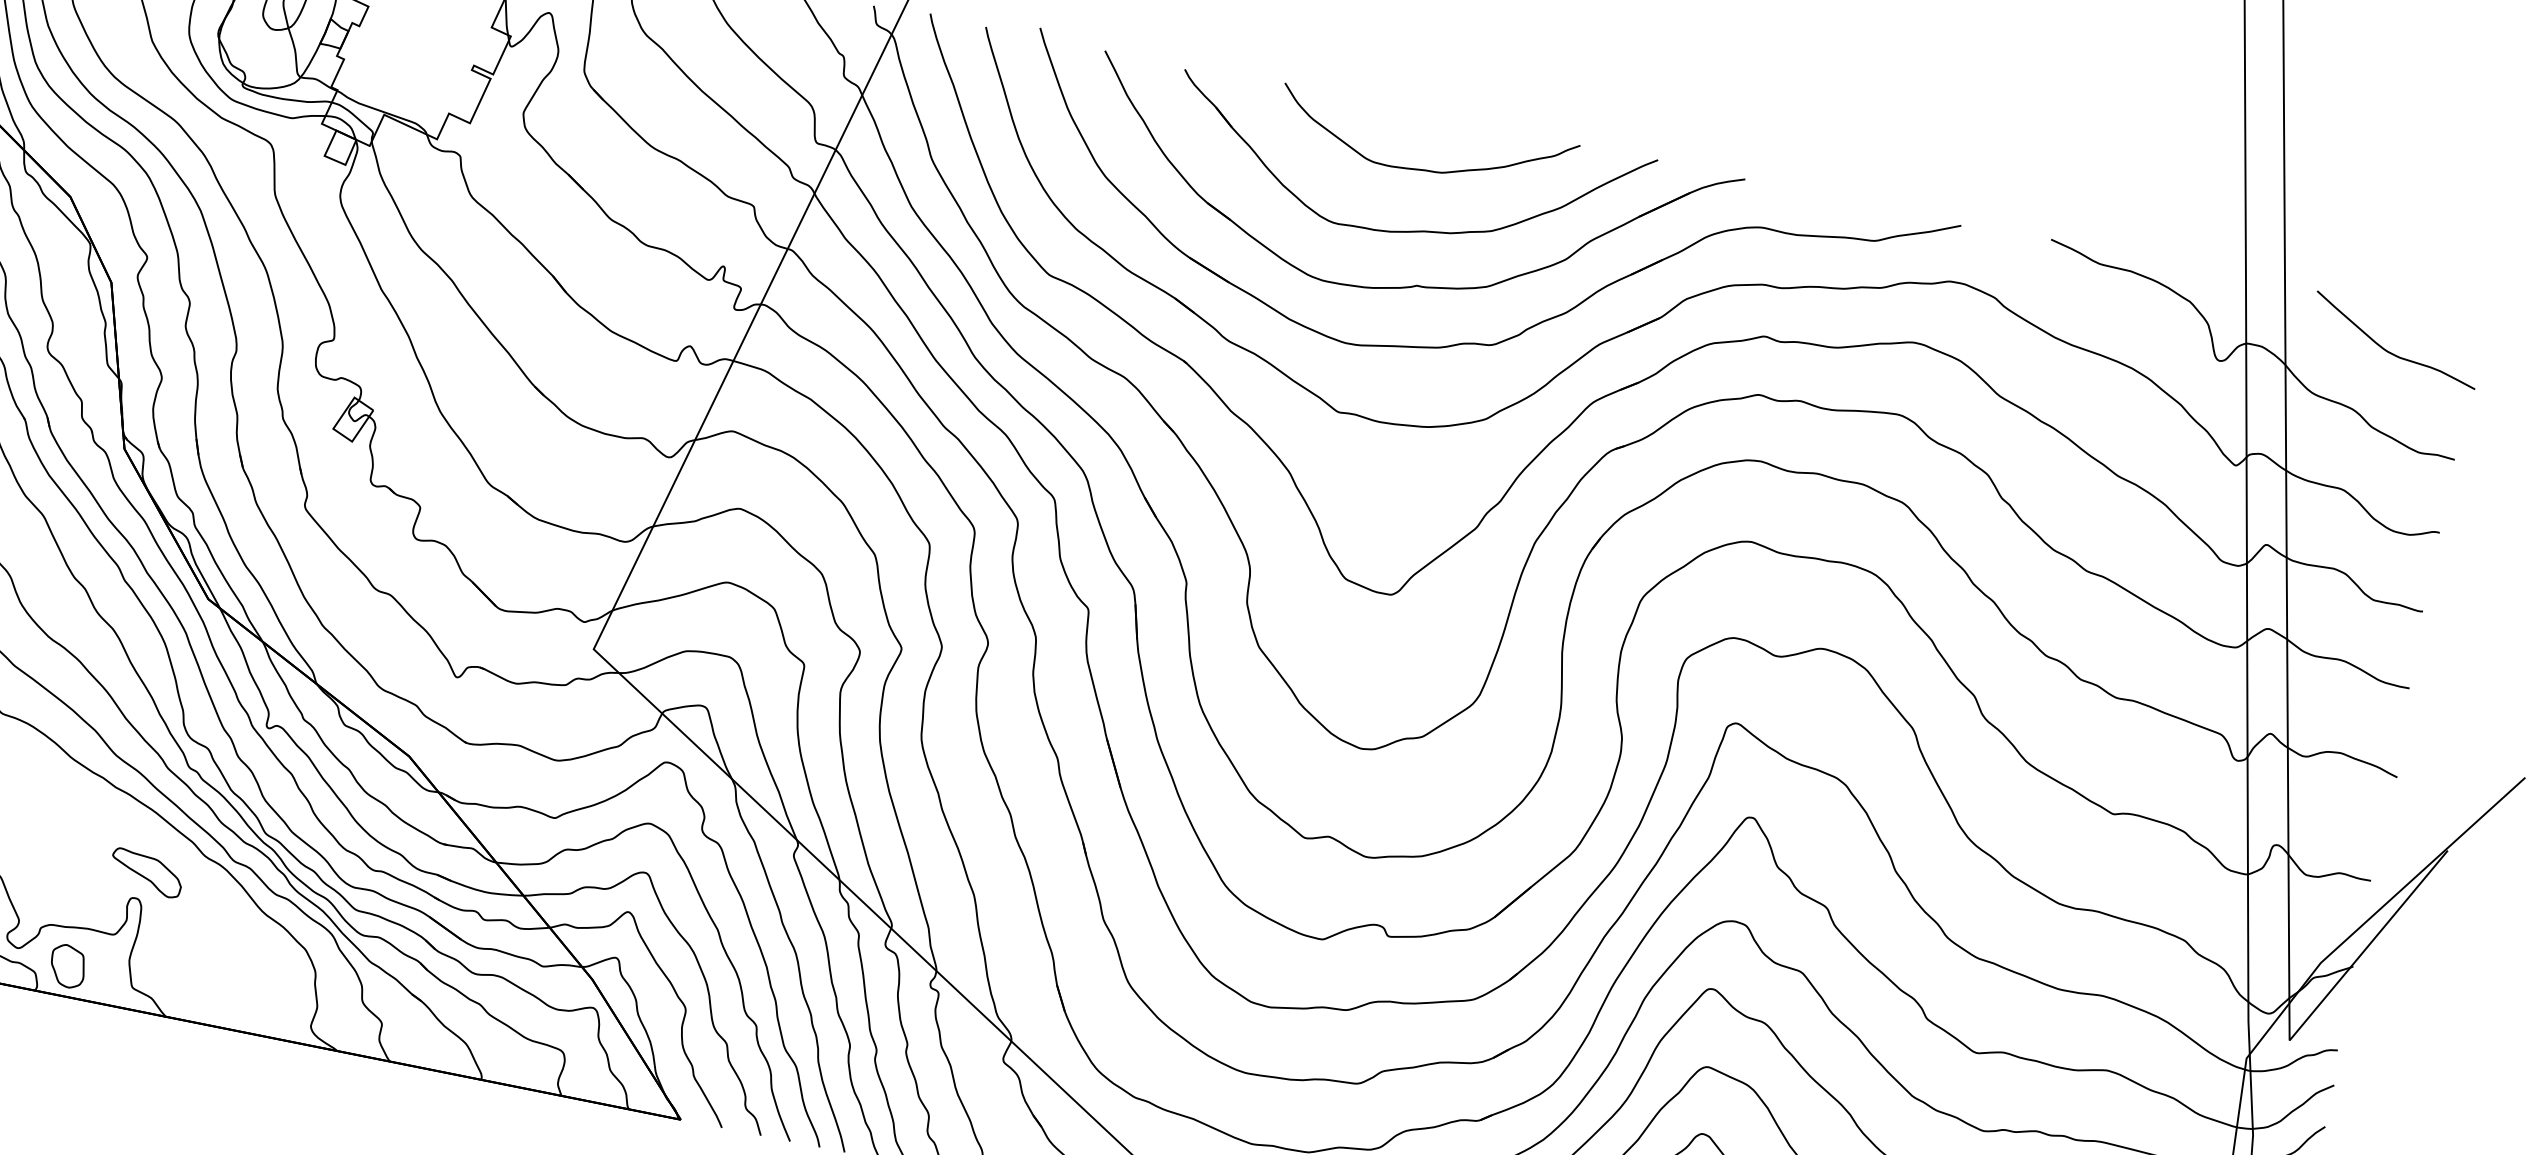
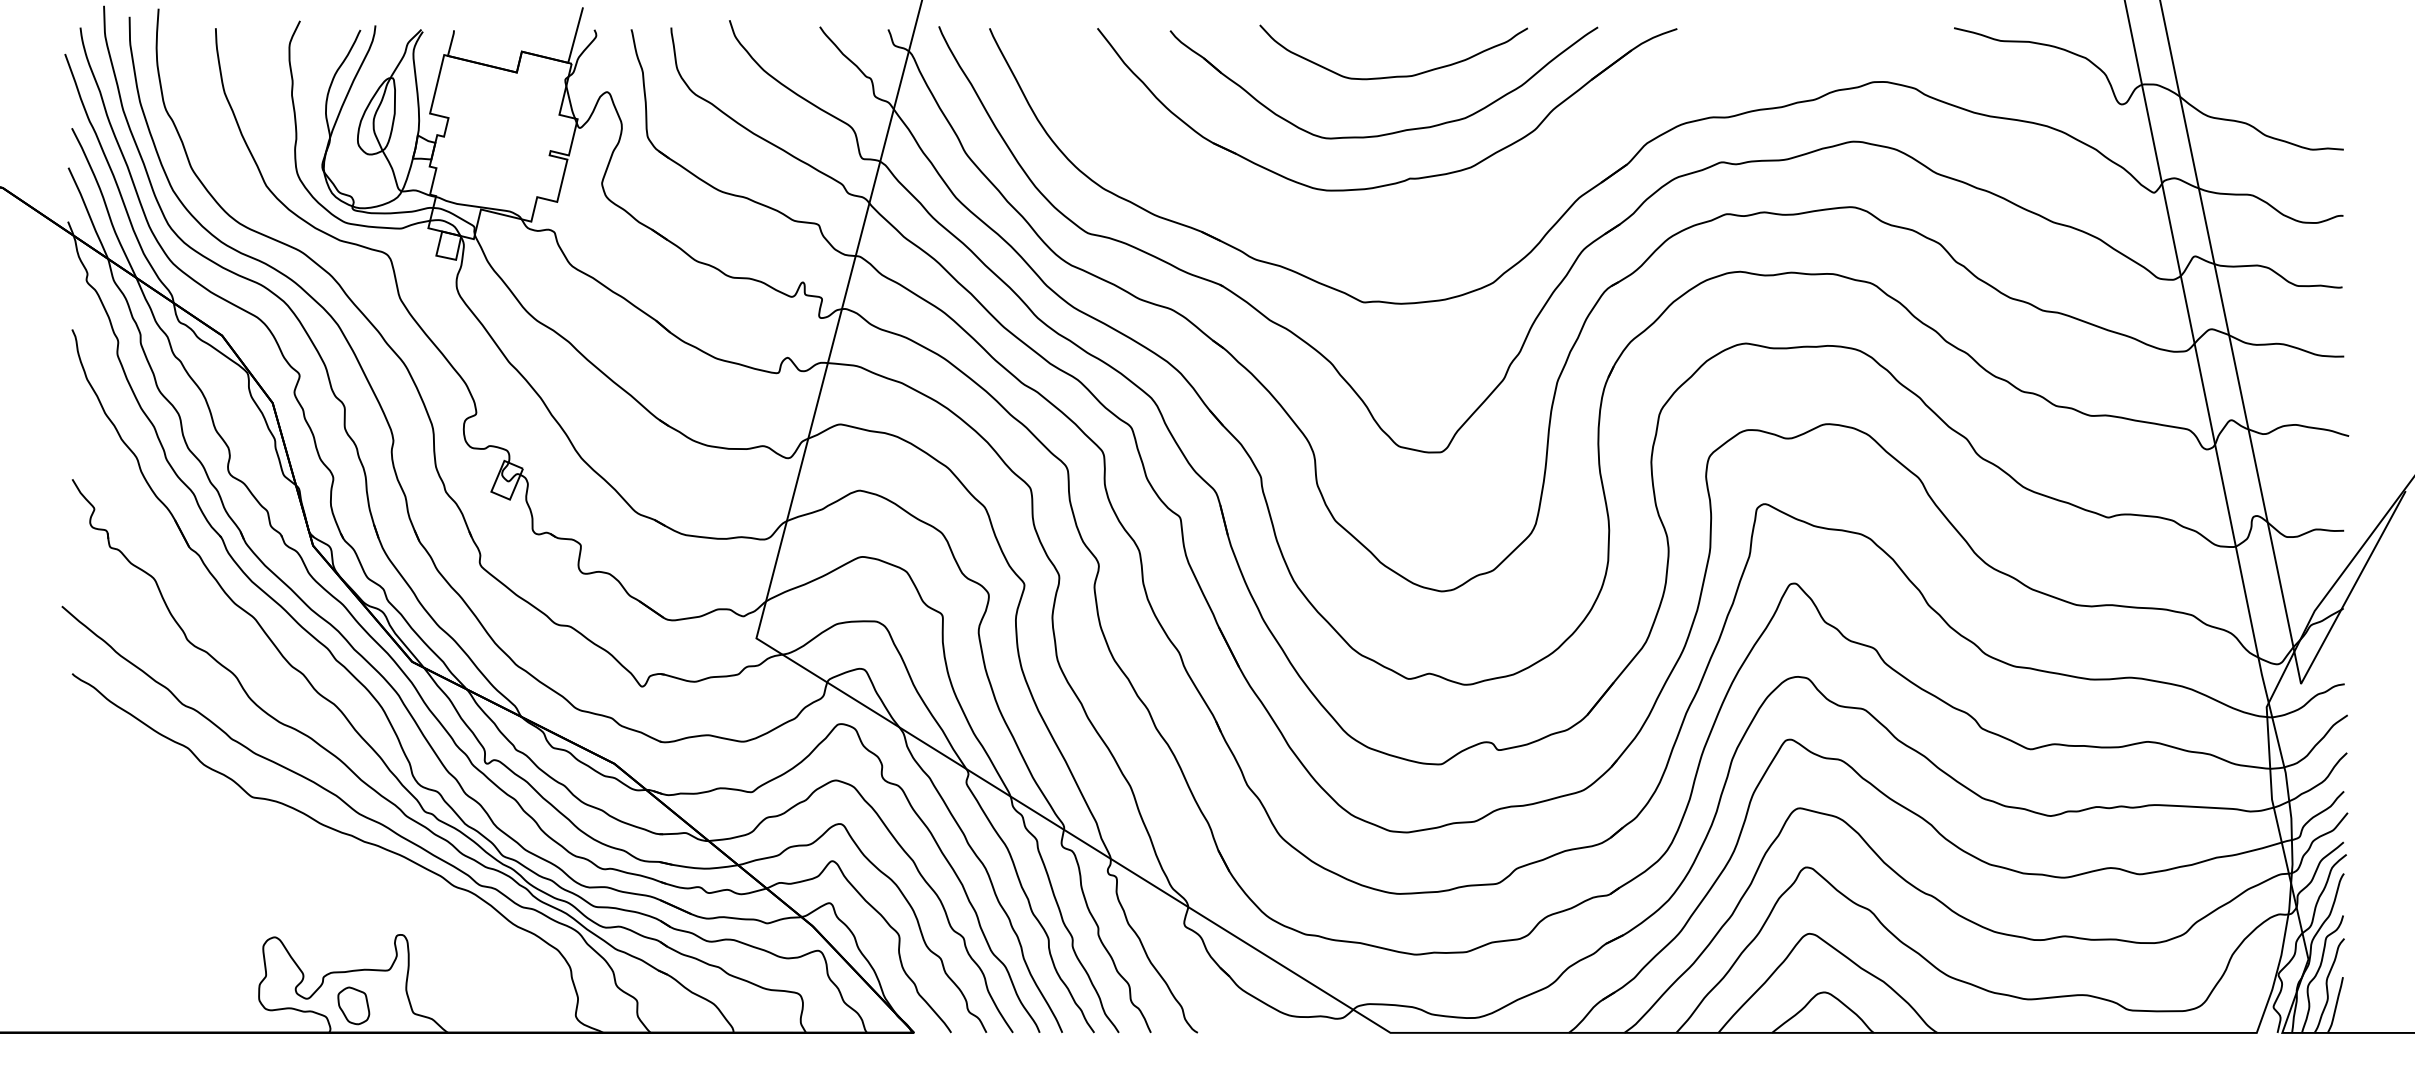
part: (1524, 328) -> (1511, 197), removed
curve: (2389, 351) -> (2268, 66), removed
part: (145, 873) -> (405, 911), removed

